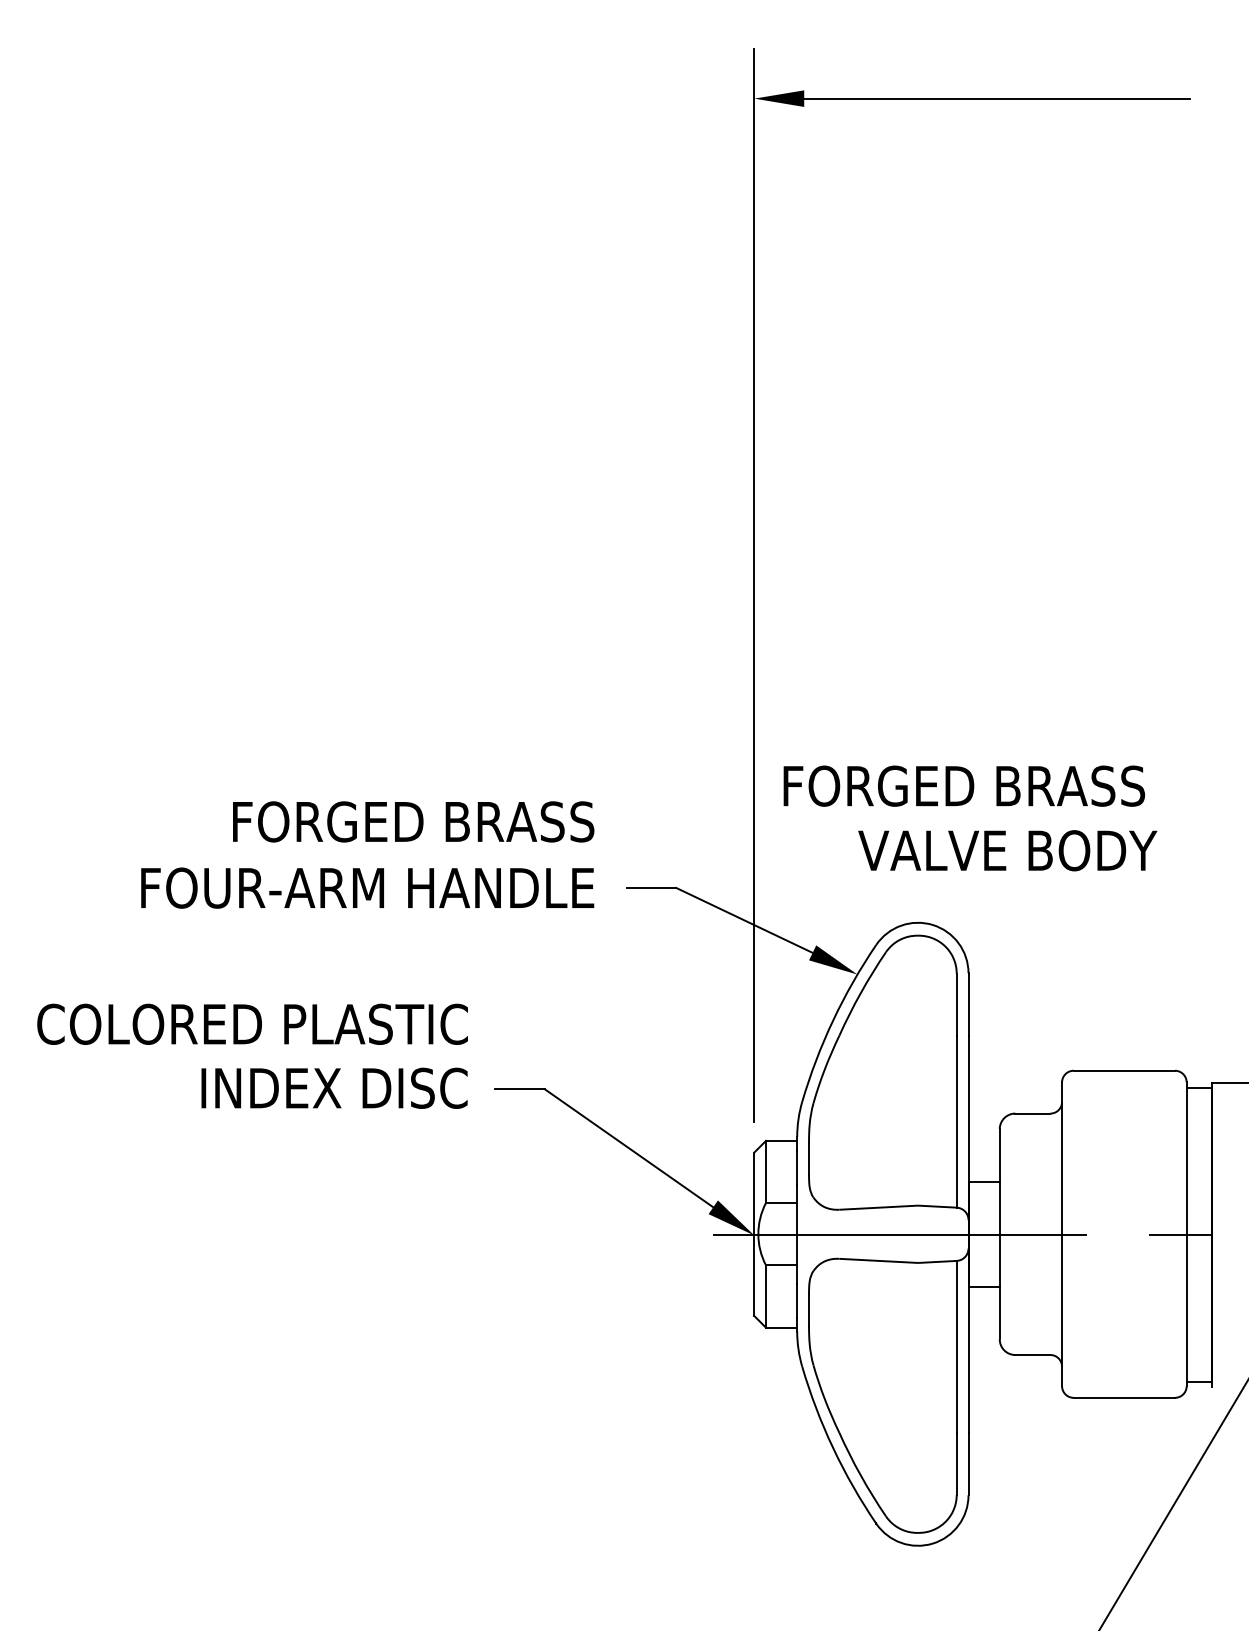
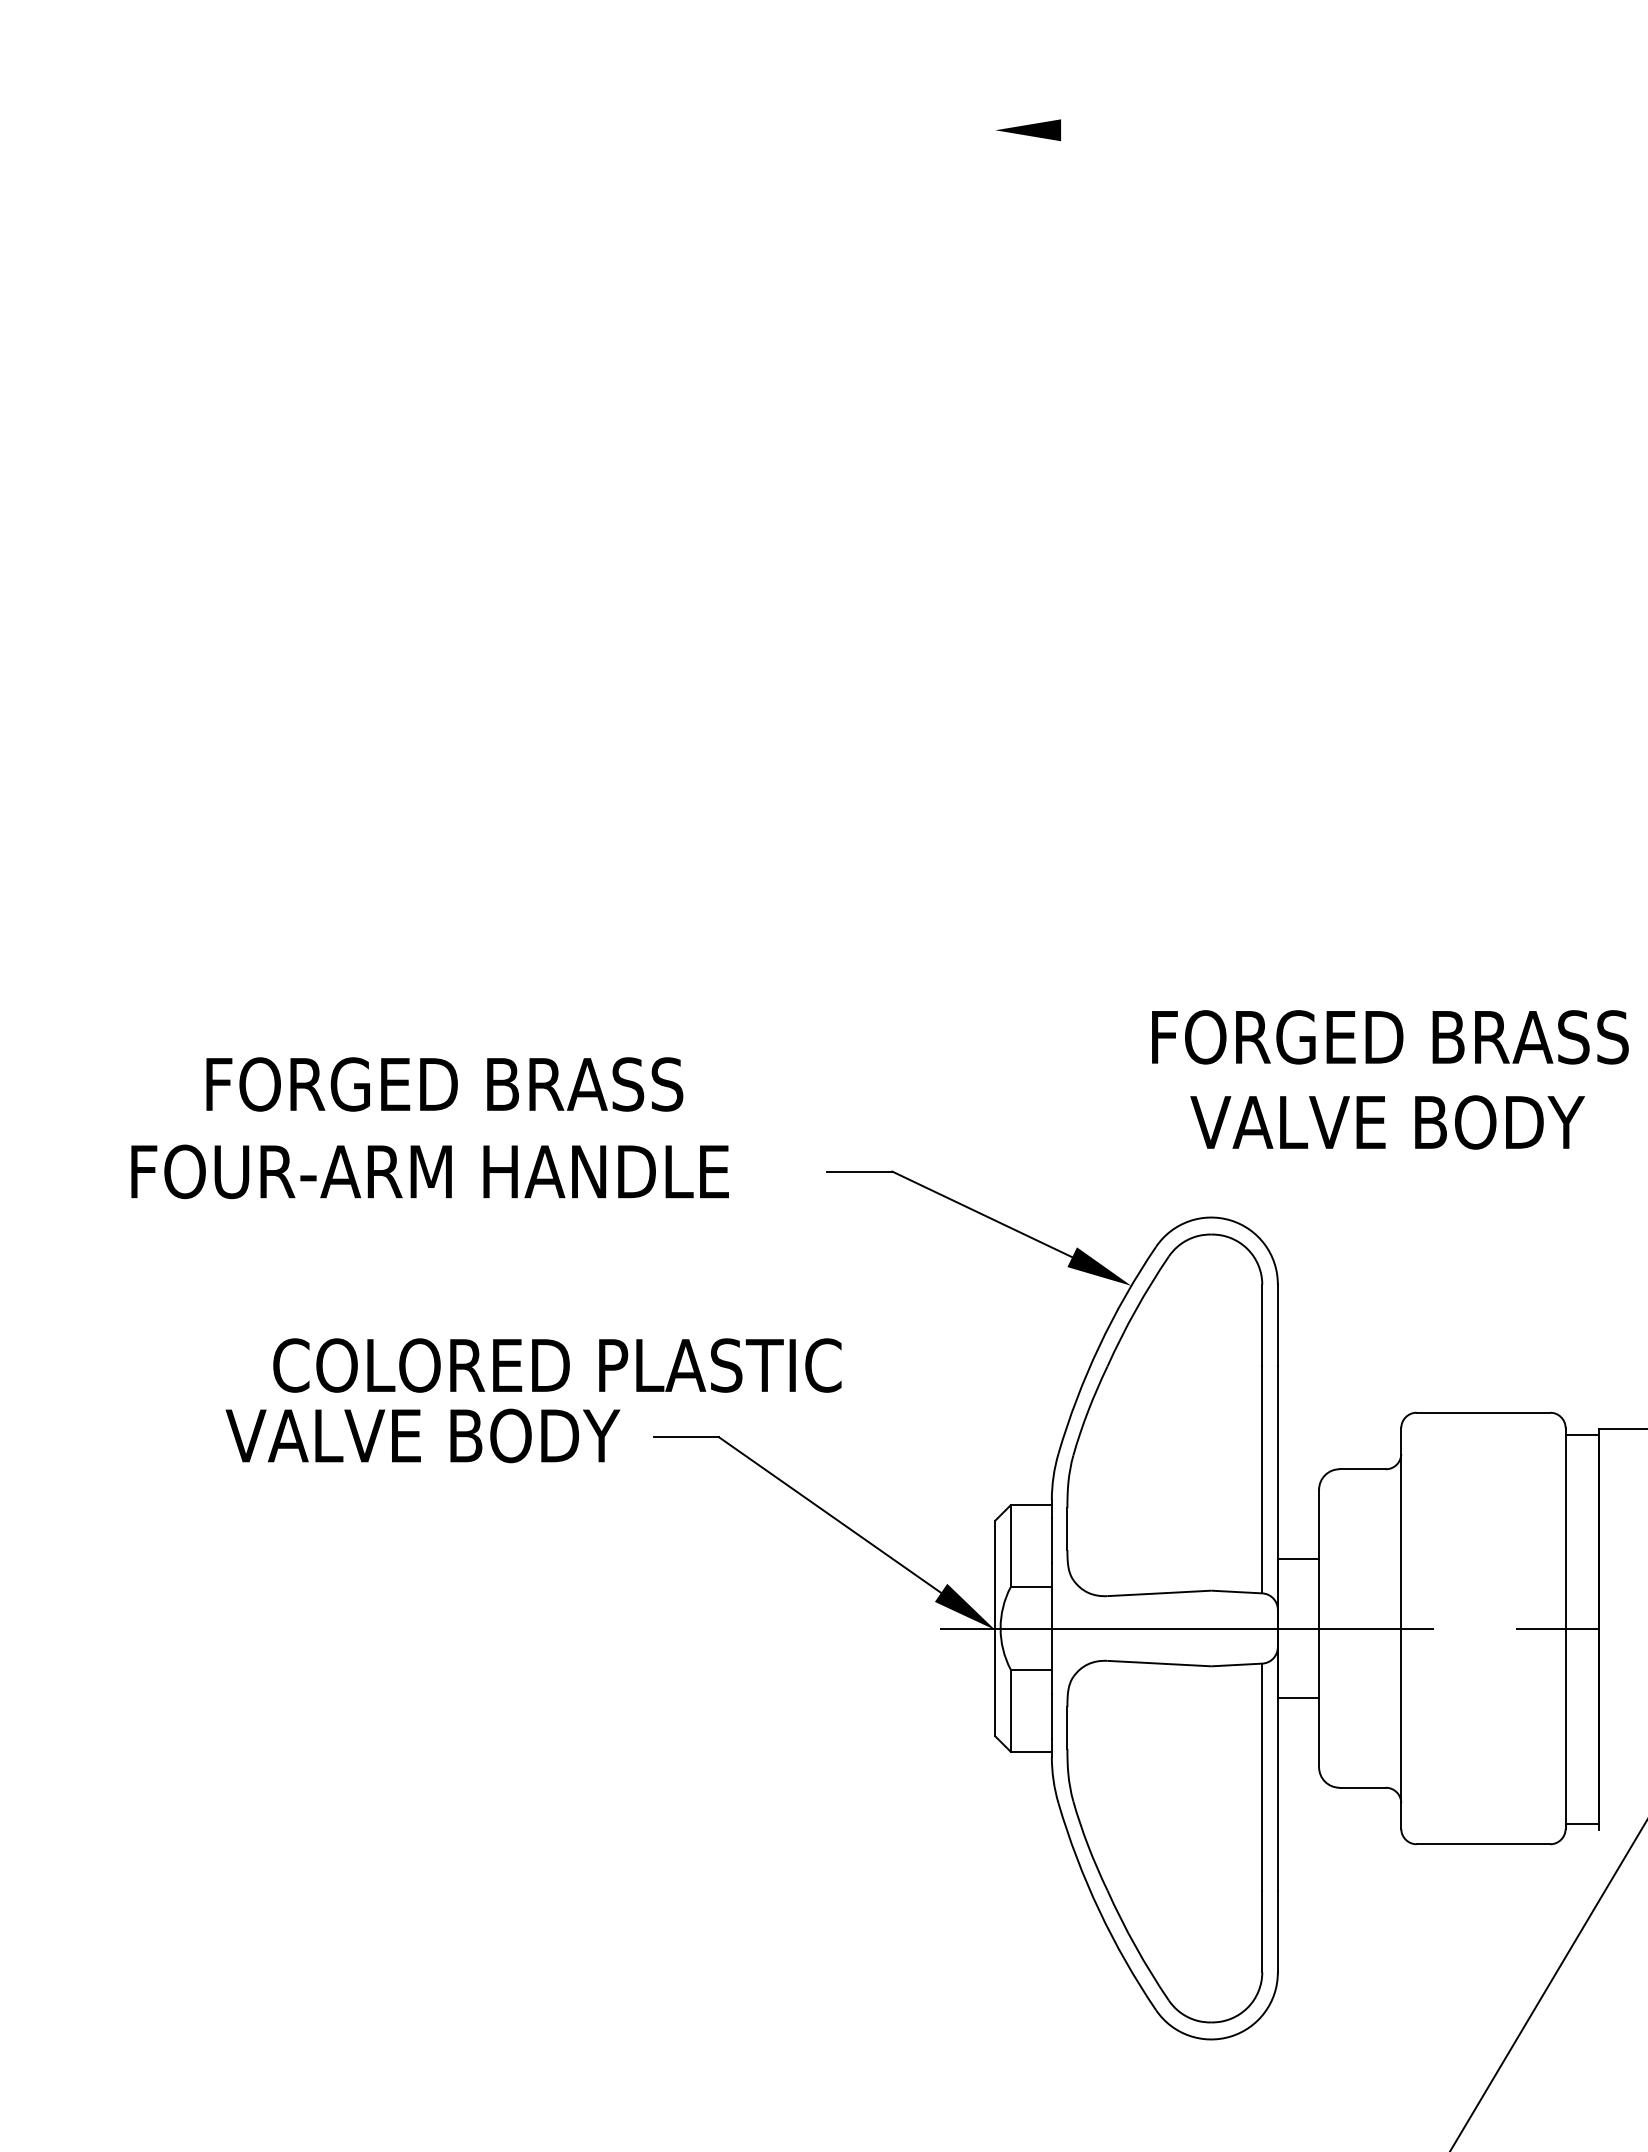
line: (997, 98) -> (1315, 130), removed
line: (754, 585) -> (995, 772), removed
text: (964, 786) -> (1390, 1037), moved
text: (413, 821) -> (444, 1084), moved
text: (1007, 850) -> (1387, 1122), moved
text: (367, 887) -> (429, 1171), moved
text: (252, 1024) -> (557, 1365), moved
text: (320, 1088) -> (422, 1435), INDEX DISC -> VALVE BODY

